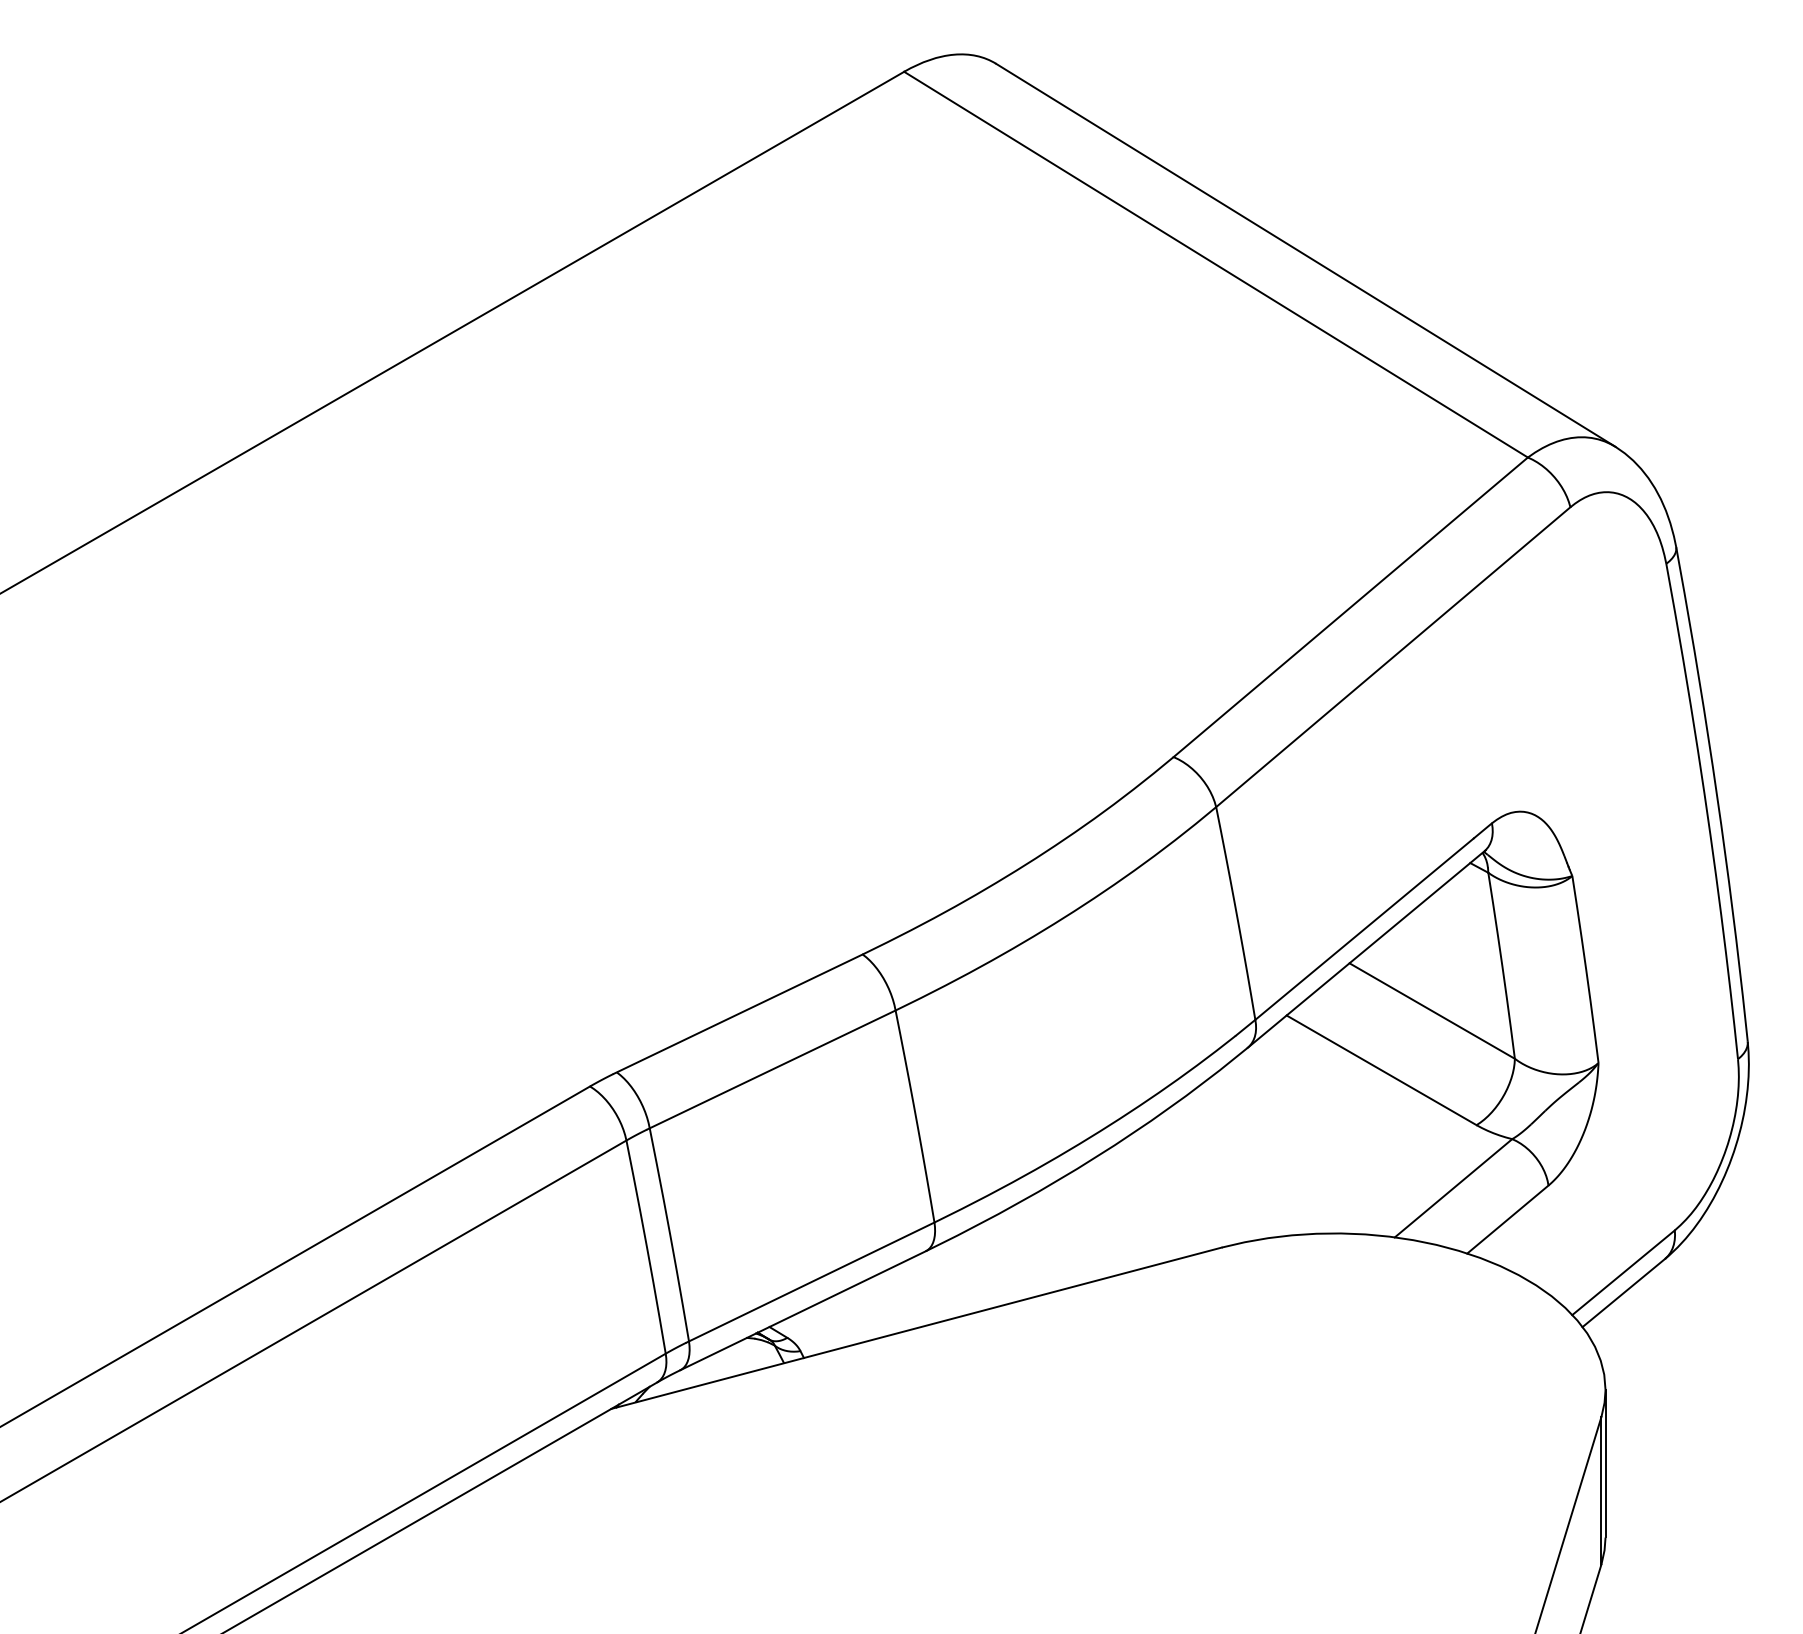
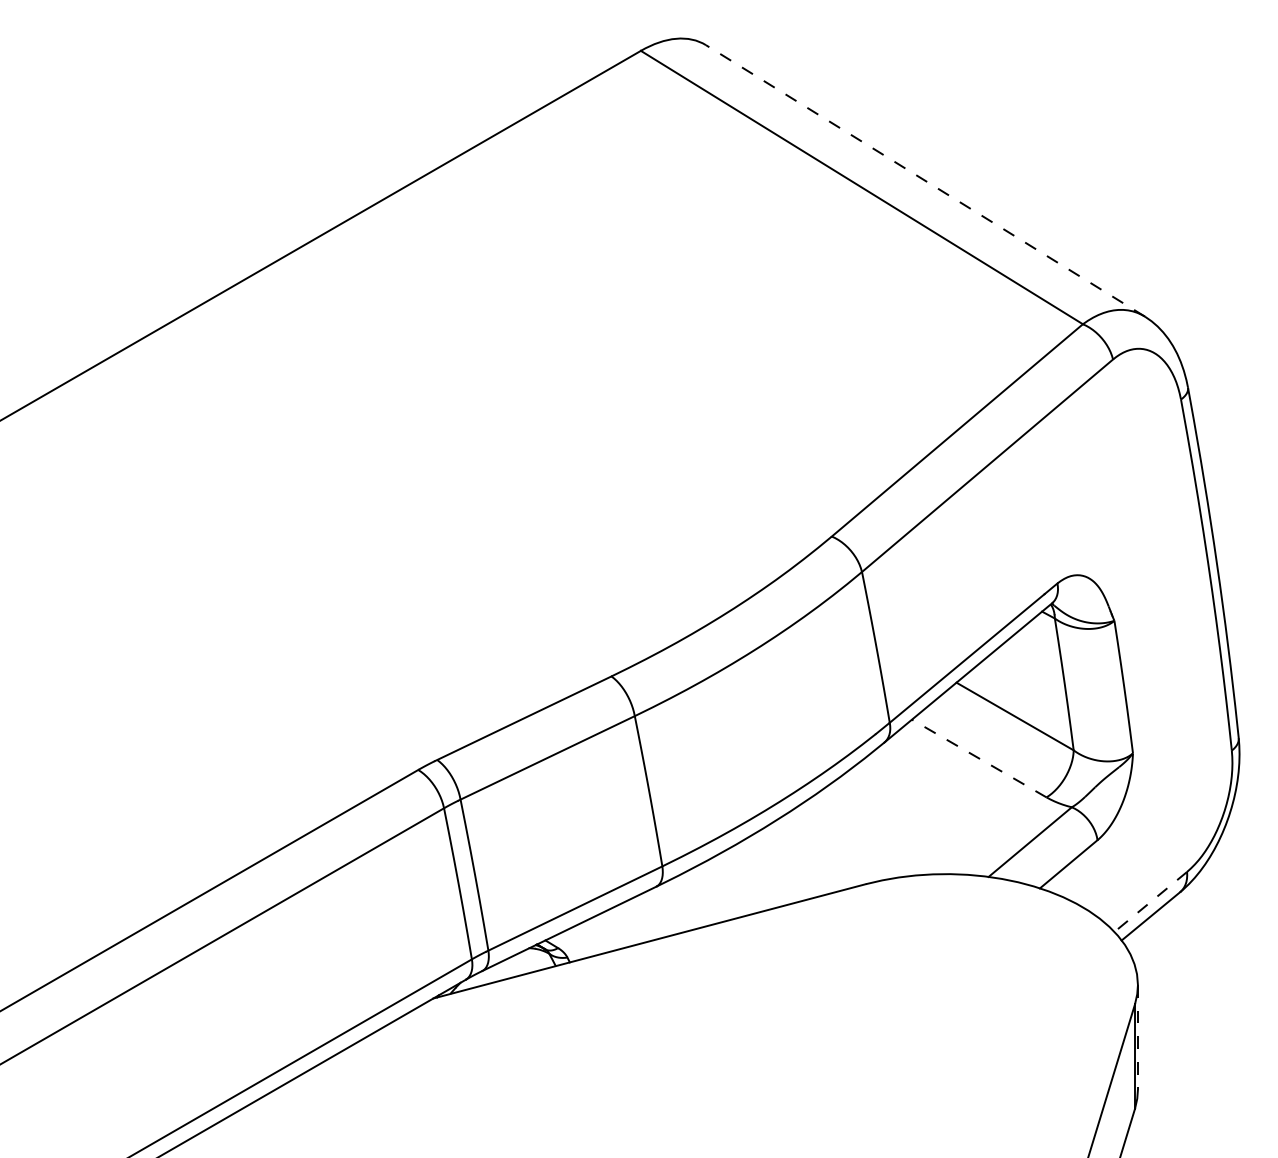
line: (1305, 255) -> (925, 181), solid -> dashed
line: (1381, 1070) -> (979, 758), solid -> dashed
line: (1623, 1272) -> (1150, 901), solid -> dashed
line: (1605, 1463) -> (1137, 1037), solid -> dashed

